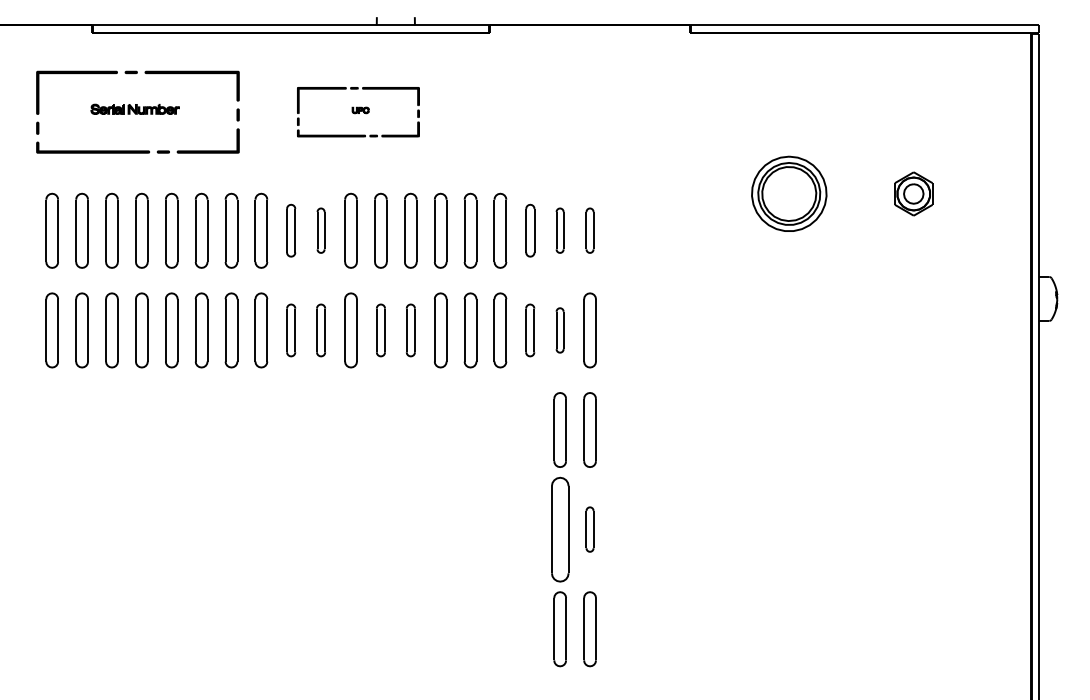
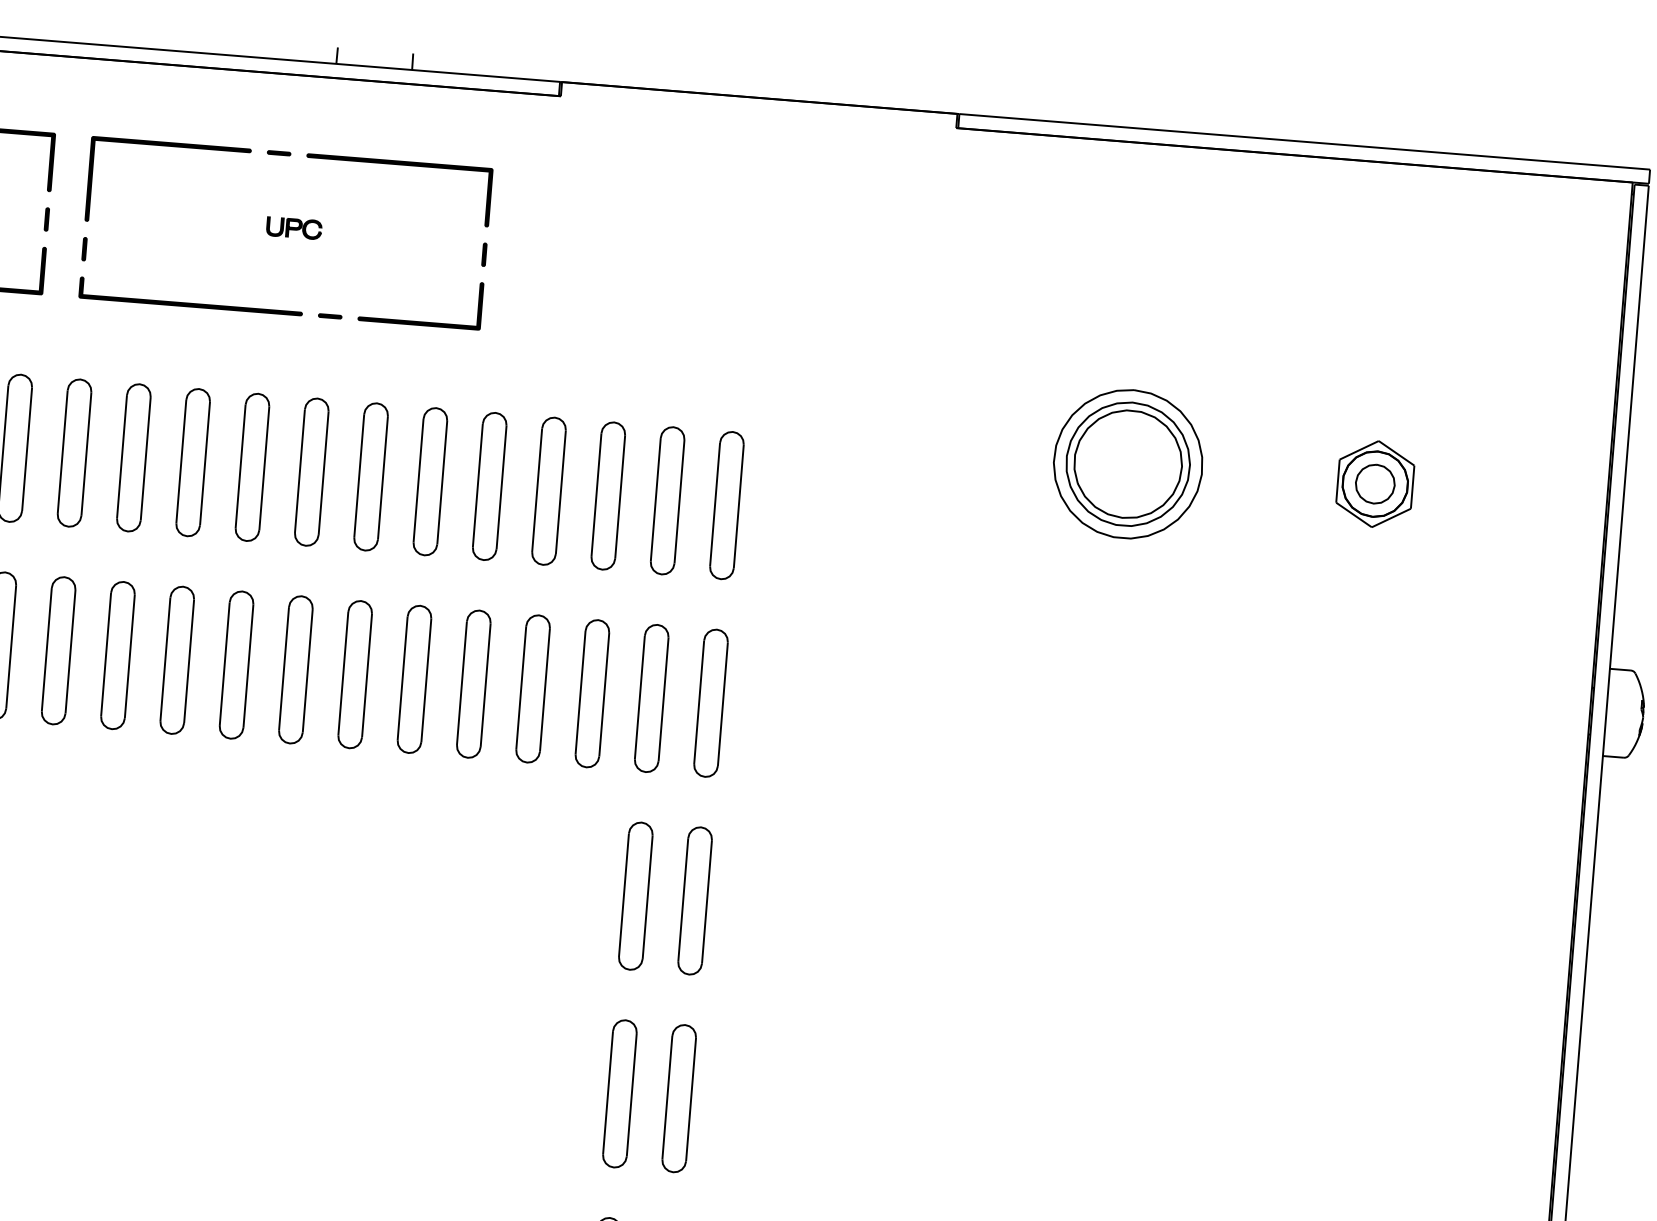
part: (358, 111) -> (286, 231), size x1.67
part: (290, 230) -> (132, 457), size x1.43
part: (320, 230) -> (191, 461), size x1.67
part: (530, 230) -> (608, 495), size x1.43
part: (559, 230) -> (666, 500), size x1.67
part: (589, 230) -> (725, 504), size x1.67
part: (290, 330) -> (116, 655), size x1.43
part: (320, 330) -> (175, 660), size x1.43
part: (380, 330) -> (295, 669), size x1.43
part: (410, 330) -> (354, 674), size x1.43
part: (529, 330) -> (590, 693), size x1.43
part: (559, 330) -> (650, 698), size x1.67
part: (559, 529) -> (618, 1093), size x0.71
part: (589, 529) -> (678, 1098), size x1.67

